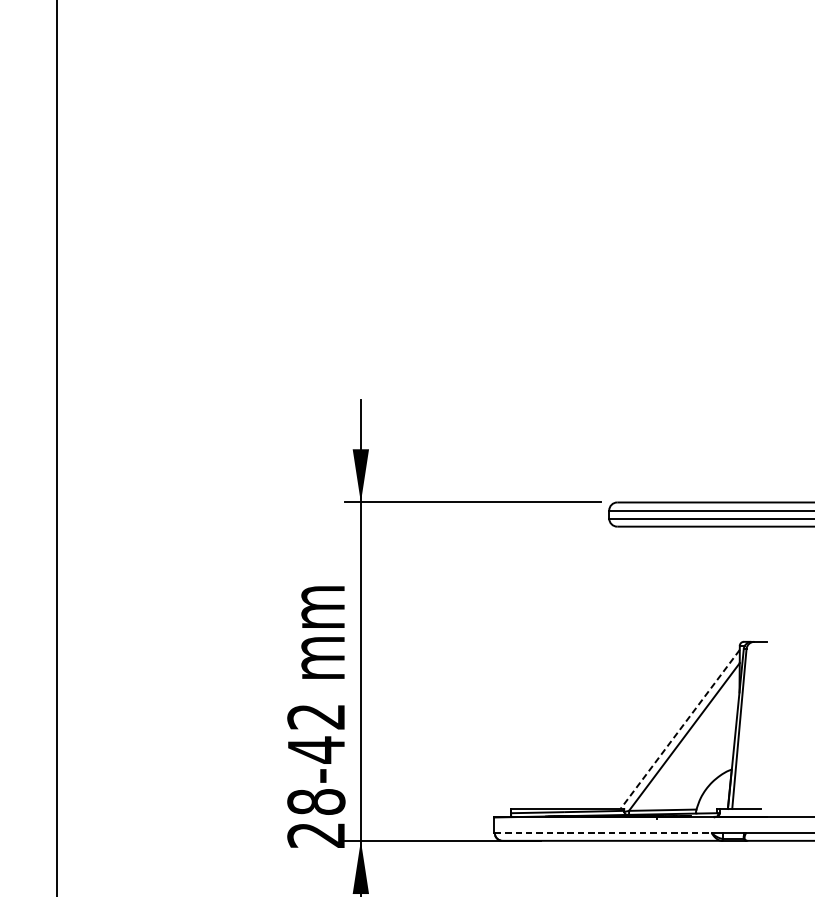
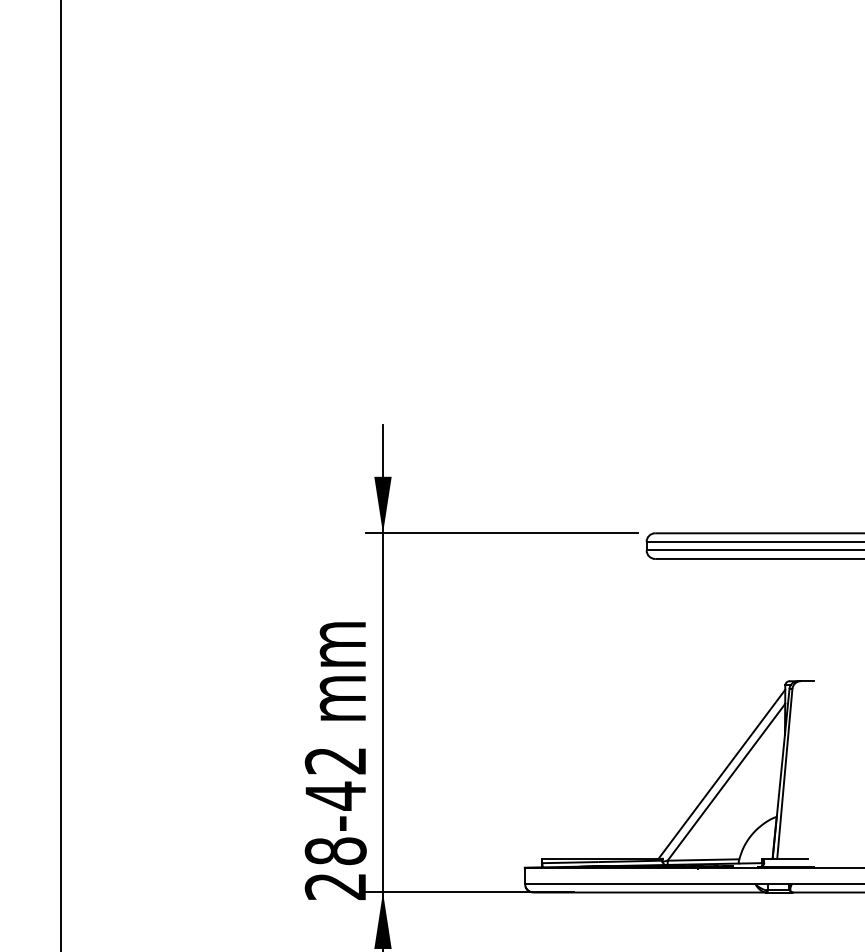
line: (679, 729) -> (721, 774), dashed -> solid
line: (603, 832) -> (640, 883), dashed -> solid

